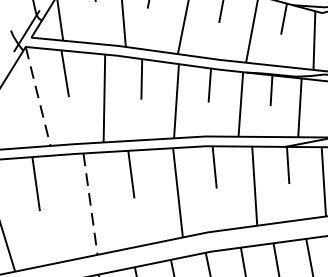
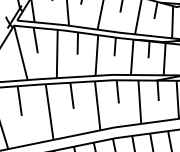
line: (37, 97) -> (20, 53), dashed -> solid
line: (90, 204) -> (49, 112), dashed -> solid

